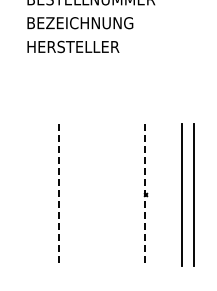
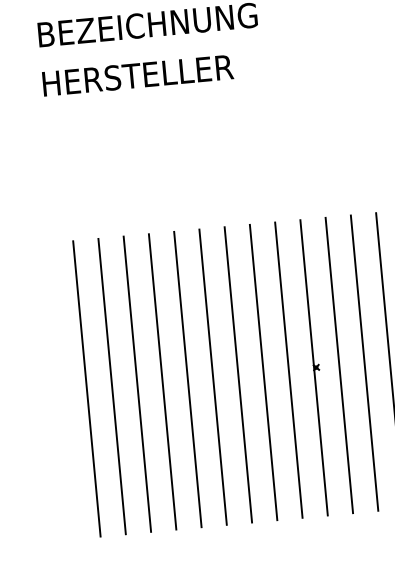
line: (34, 194) -> (85, 387), added
line: (47, 194) -> (112, 385), added
line: (71, 194) -> (162, 380), added
line: (83, 194) -> (187, 378), added
line: (96, 194) -> (213, 376), added
line: (108, 194) -> (238, 373), added
line: (120, 194) -> (263, 371), added
line: (132, 194) -> (288, 369), added
line: (157, 194) -> (340, 364), added
line: (169, 194) -> (364, 362), added
line: (59, 195) -> (137, 385), dashed -> solid
line: (144, 195) -> (313, 368), dashed -> solid

